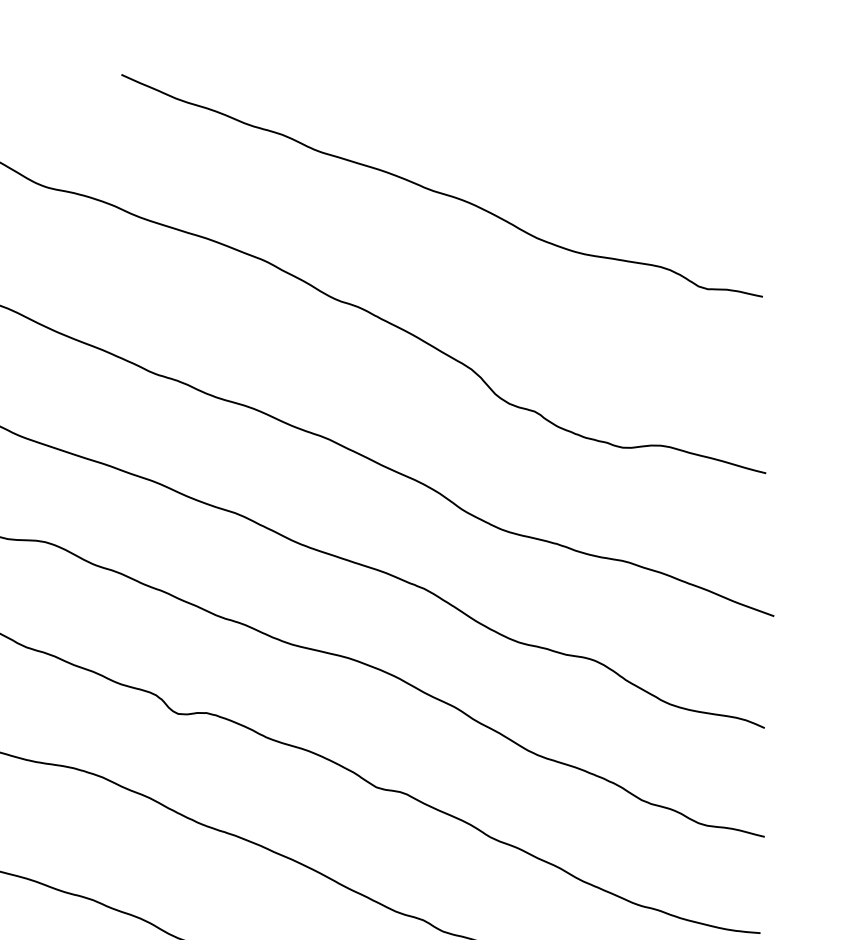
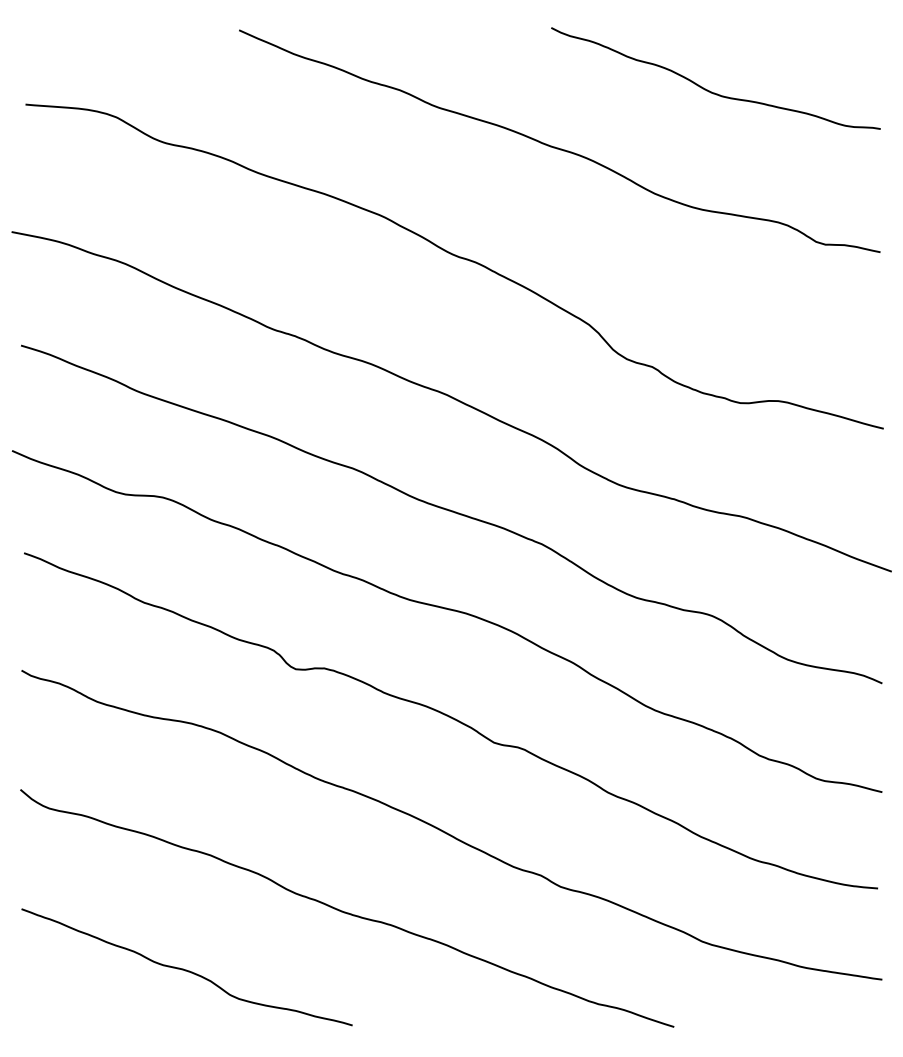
curve: (591, 135) -> (709, 90), added

